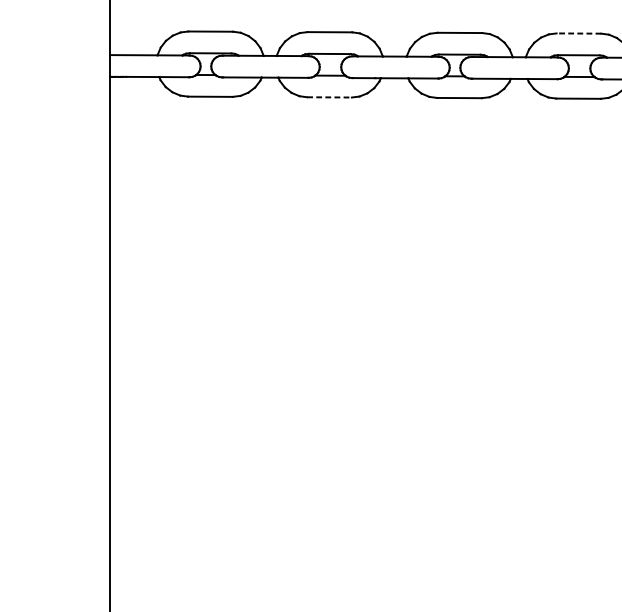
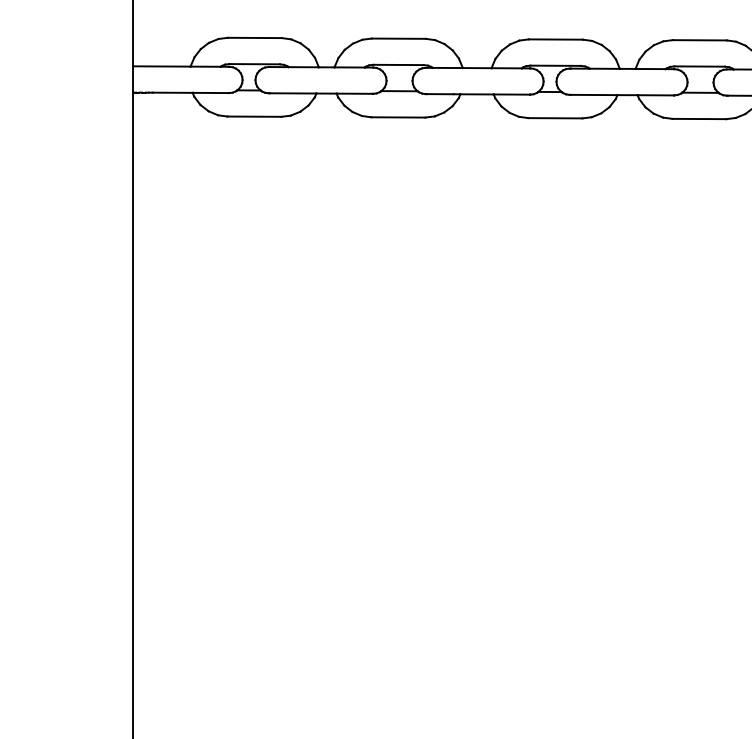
line: (578, 33) -> (699, 40), dashed -> solid
line: (329, 97) -> (398, 117), dashed -> solid

